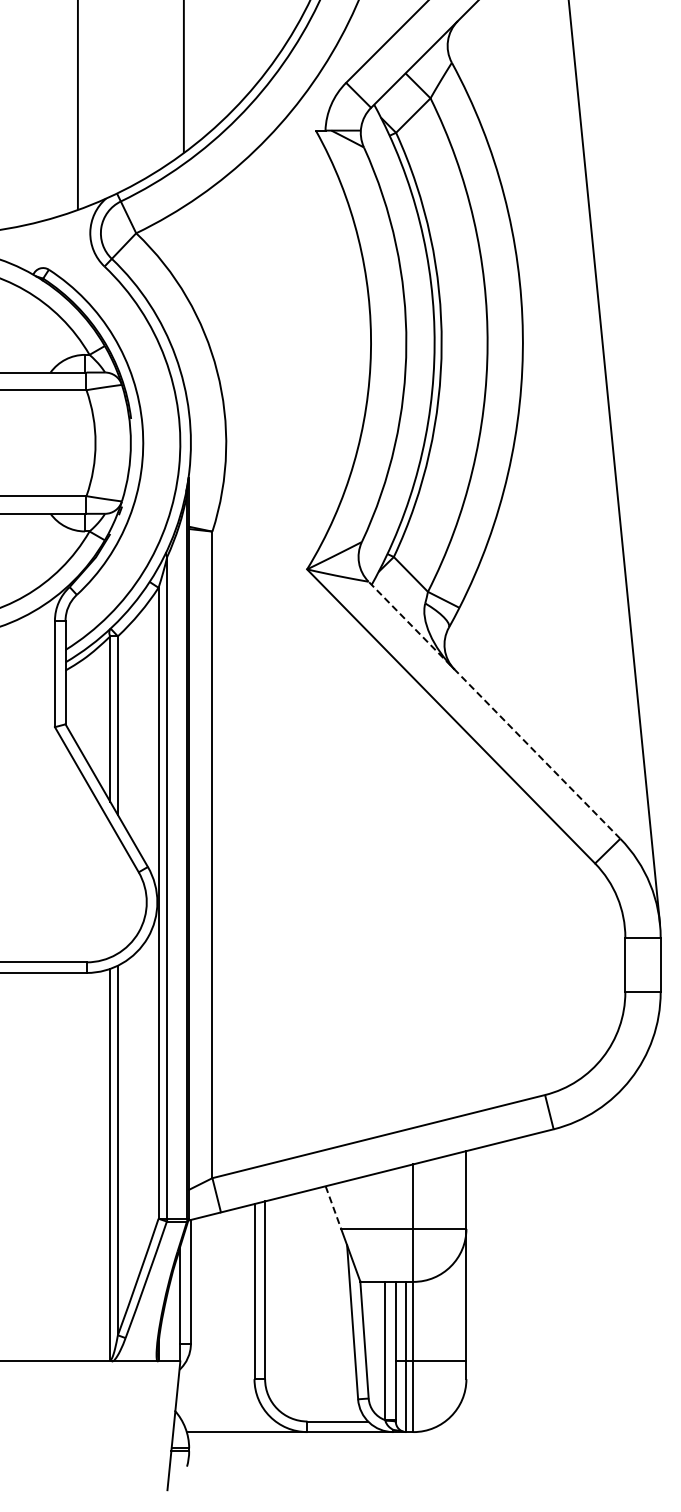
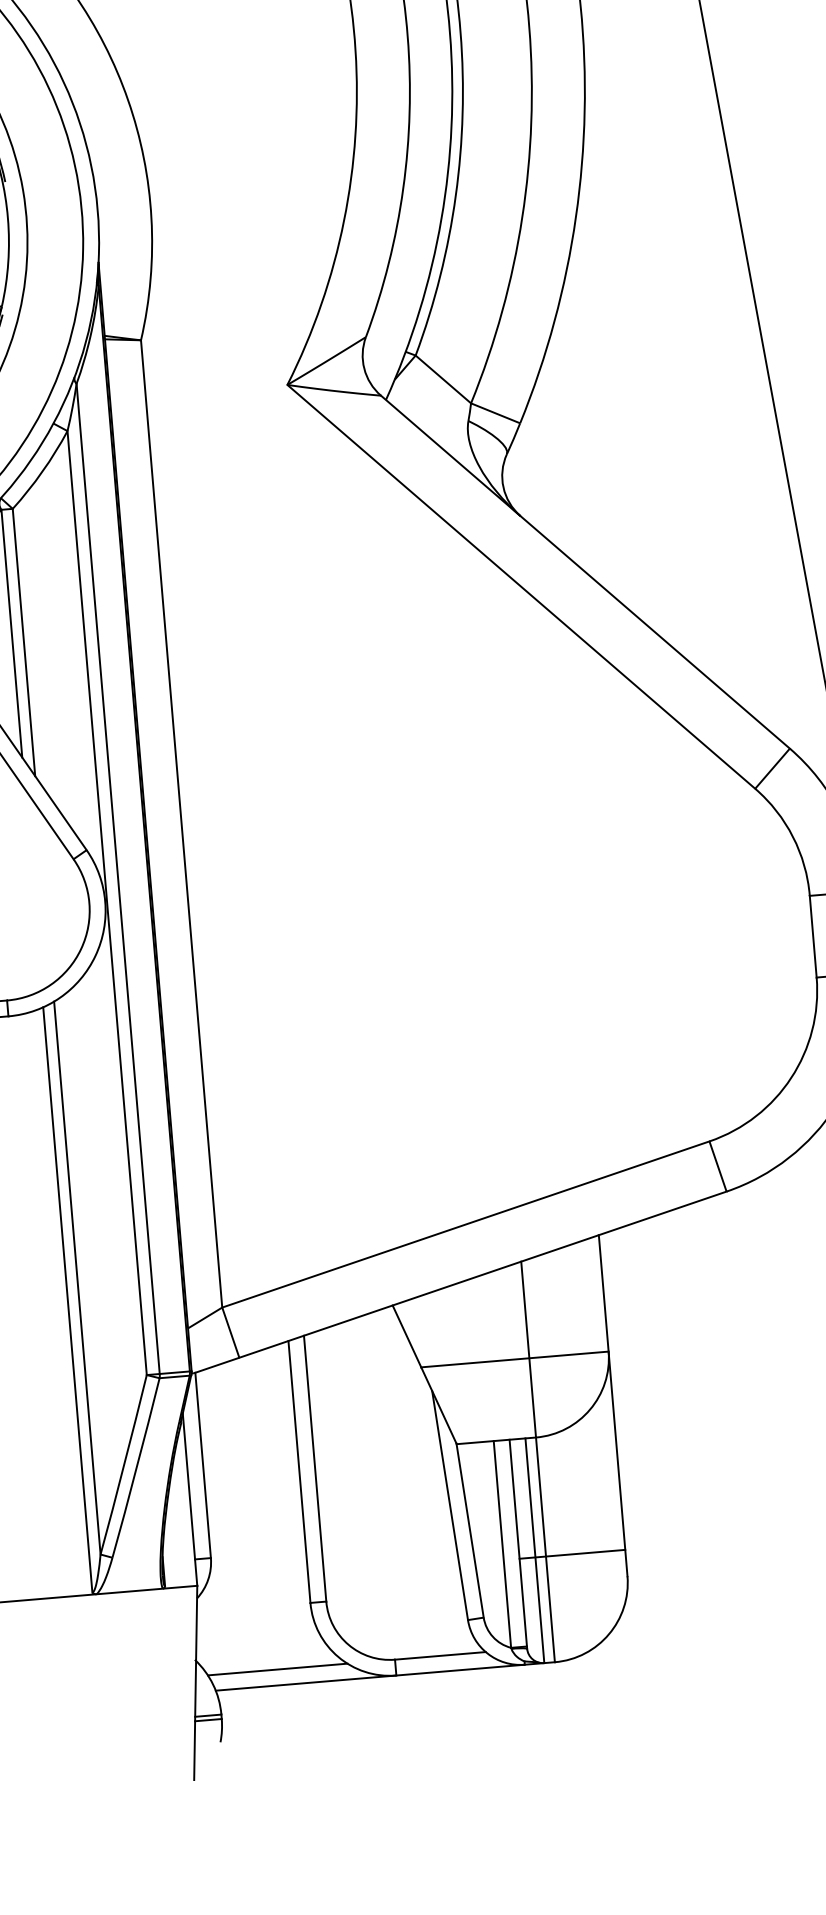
line: (494, 710) -> (585, 572), dashed -> solid
line: (333, 1207) -> (407, 1336), dashed -> solid
line: (228, 1421) -> (276, 1669), added

